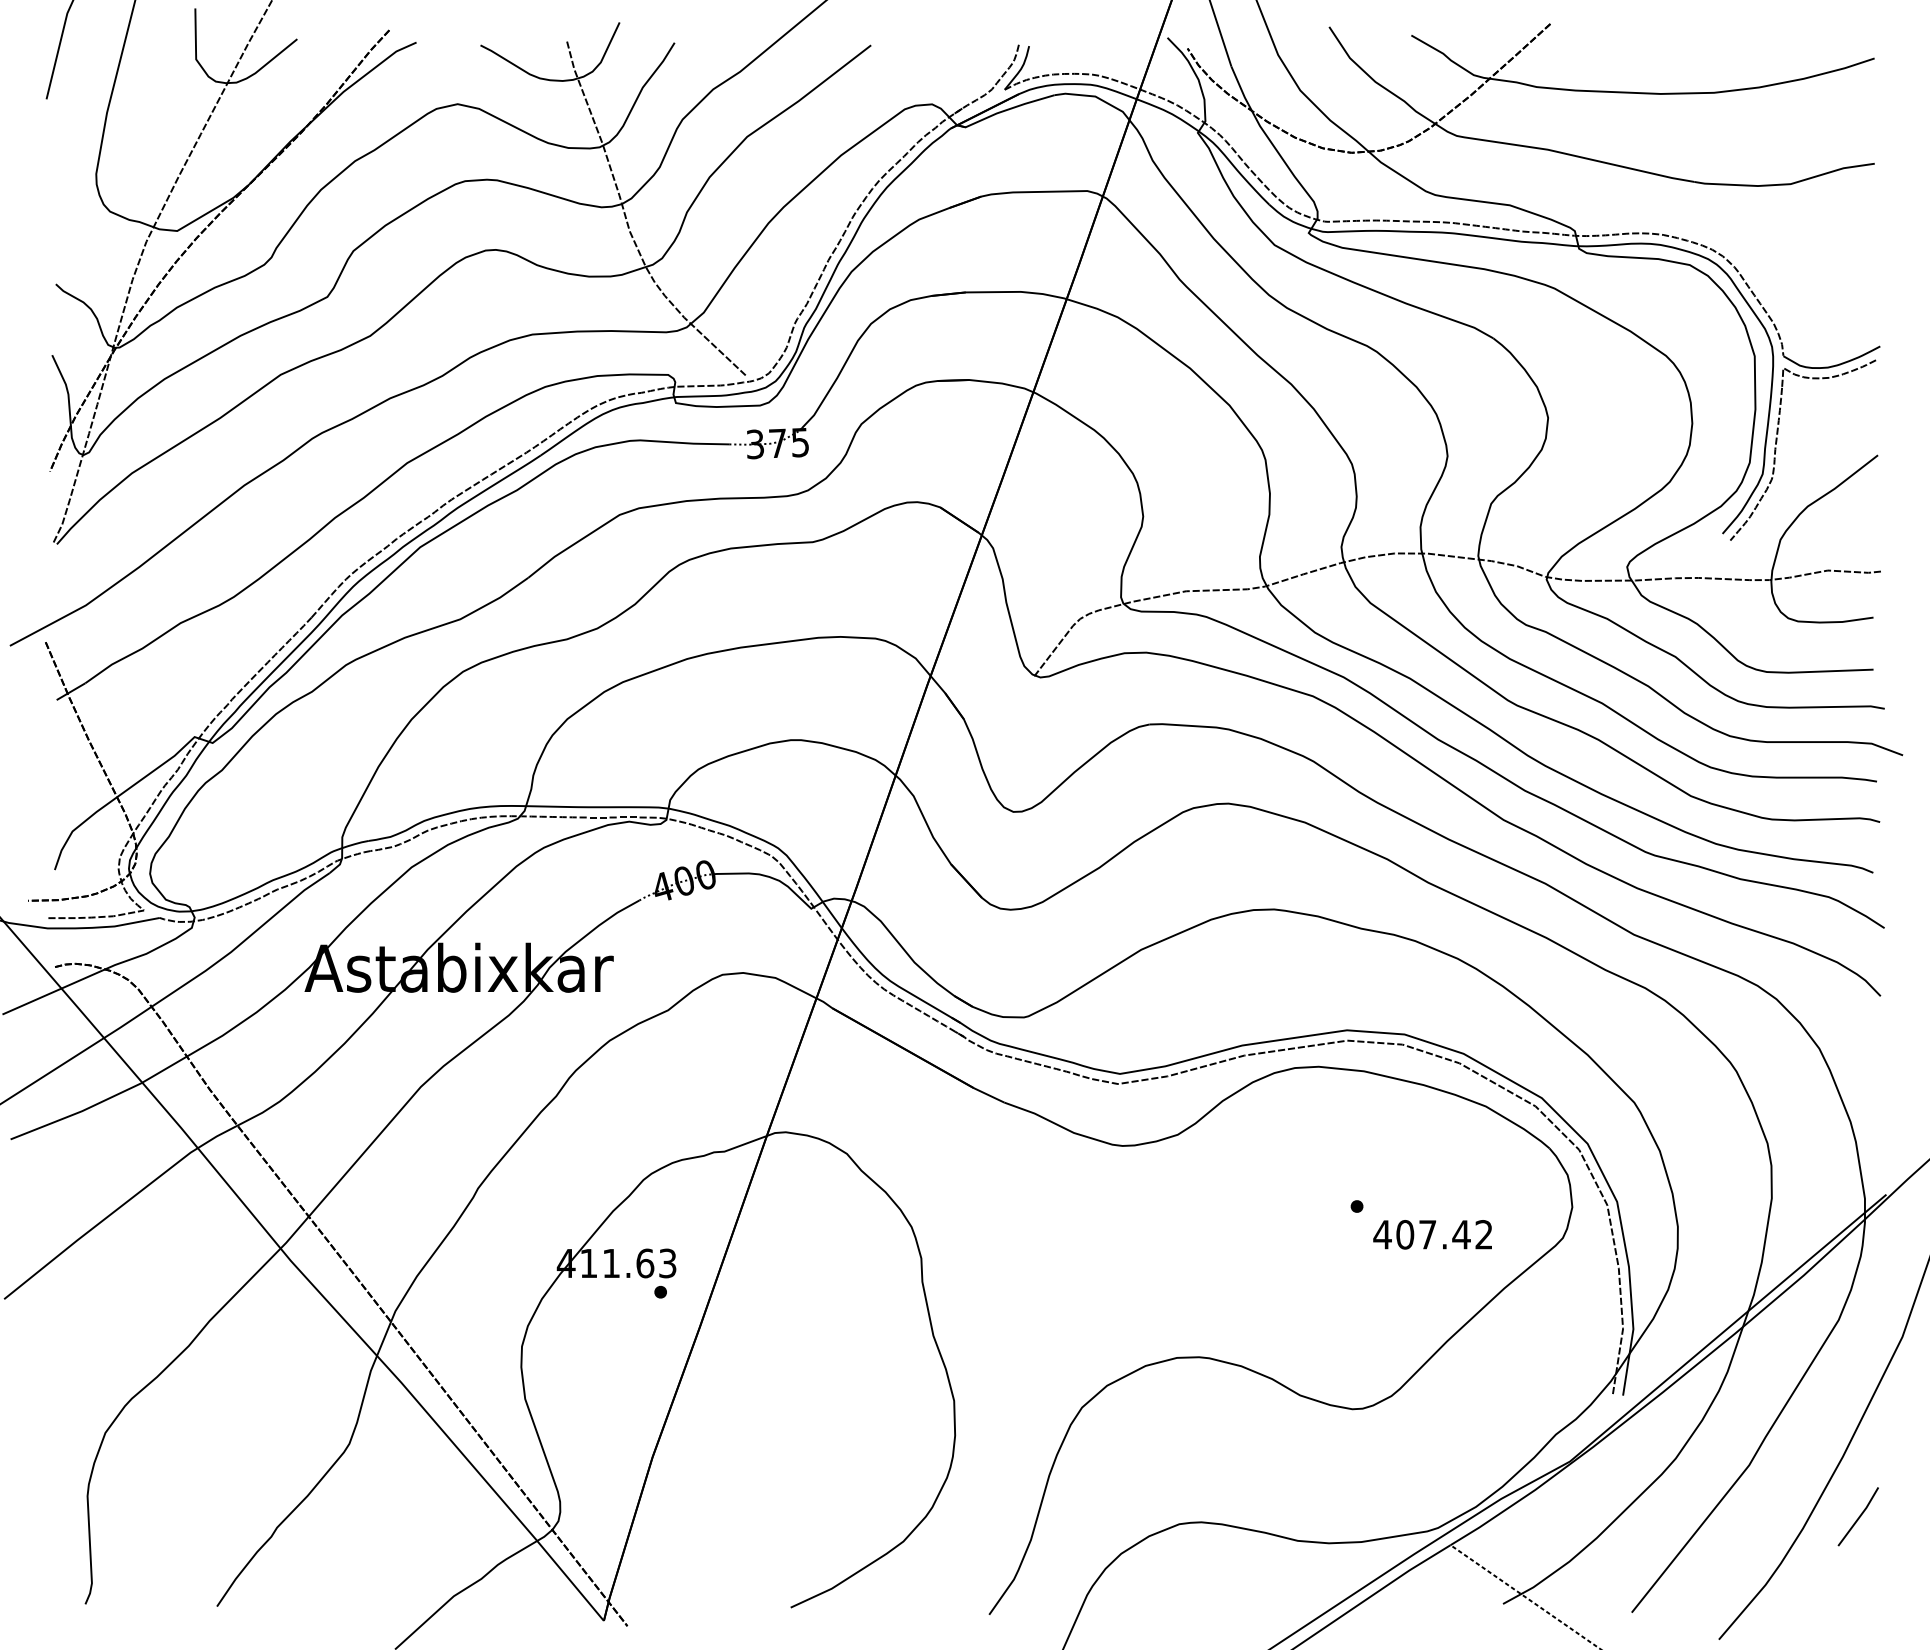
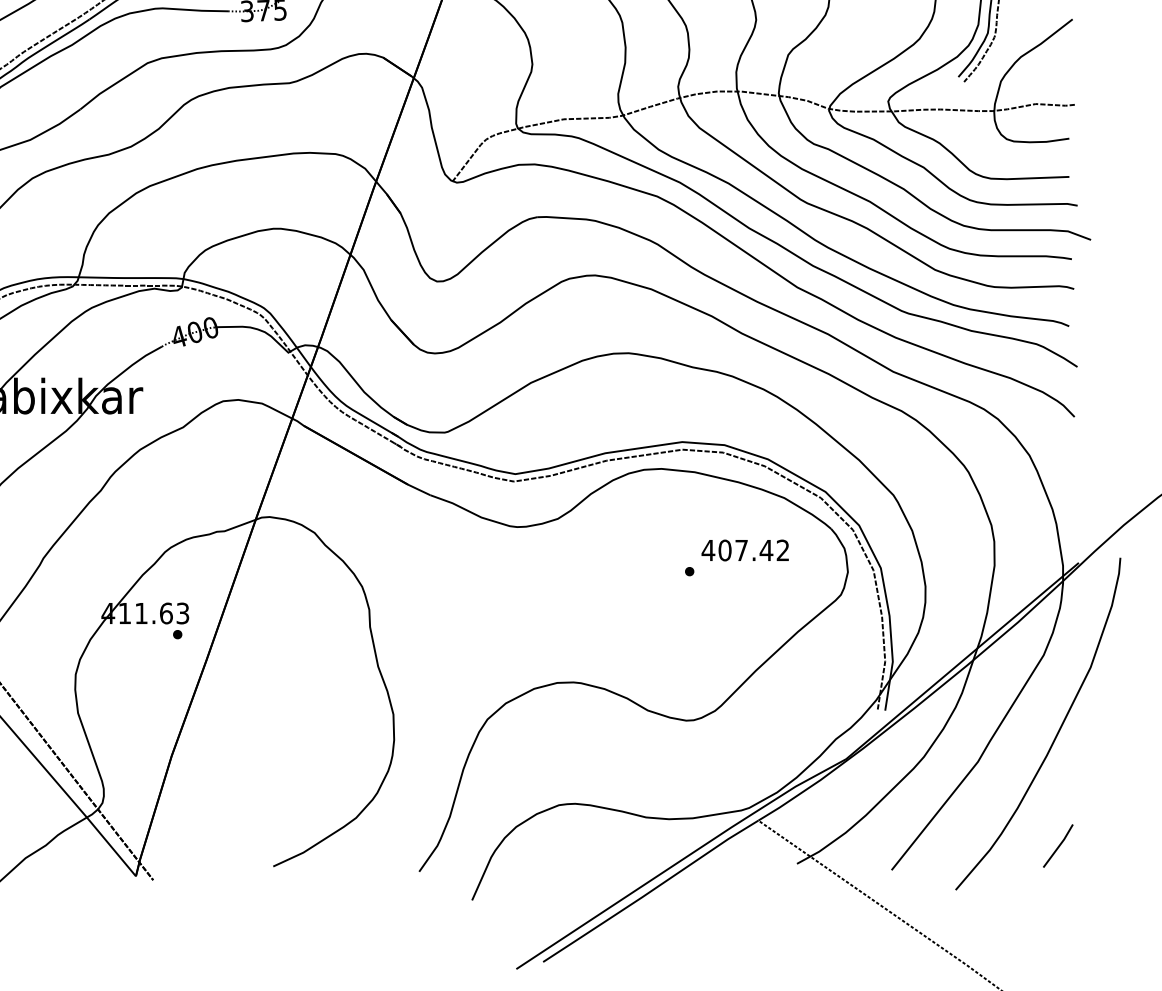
text: (1432, 1234) -> (745, 550), moved
line: (1858, 1516) -> (1058, 845), moved

